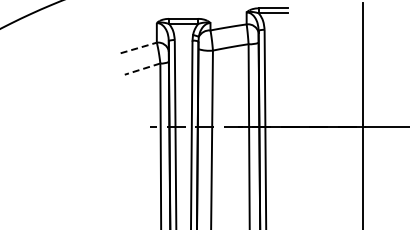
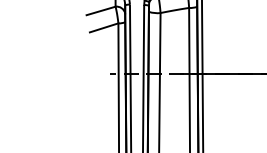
line: (138, 47) -> (100, 10), dashed -> solid
line: (142, 69) -> (104, 28), dashed -> solid

